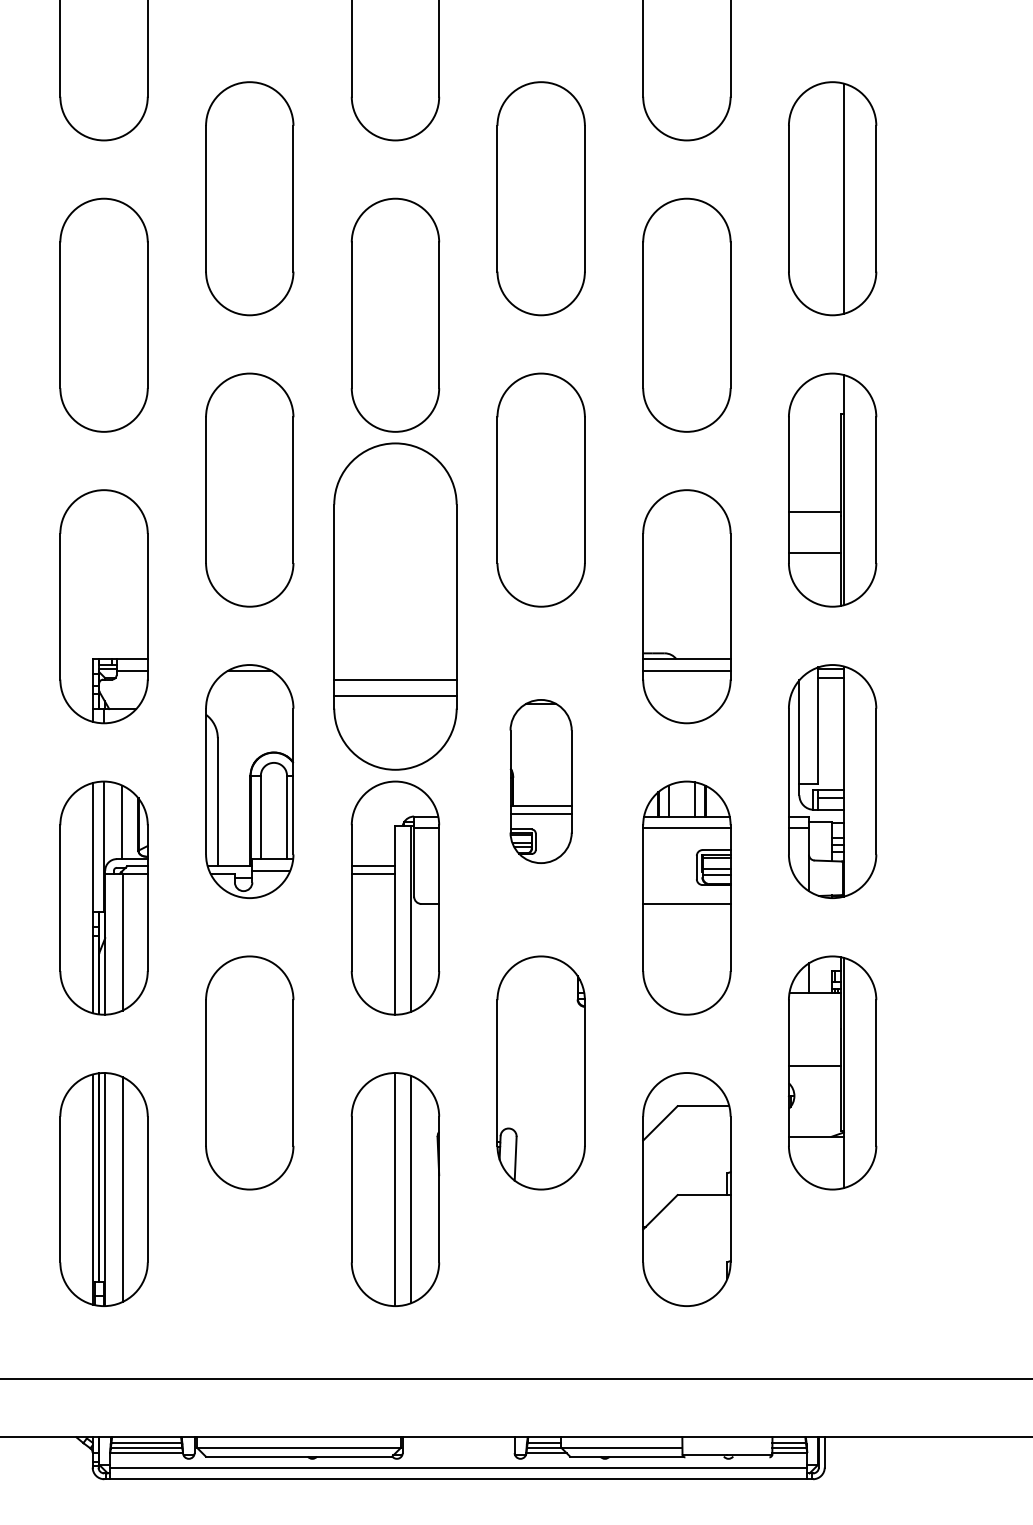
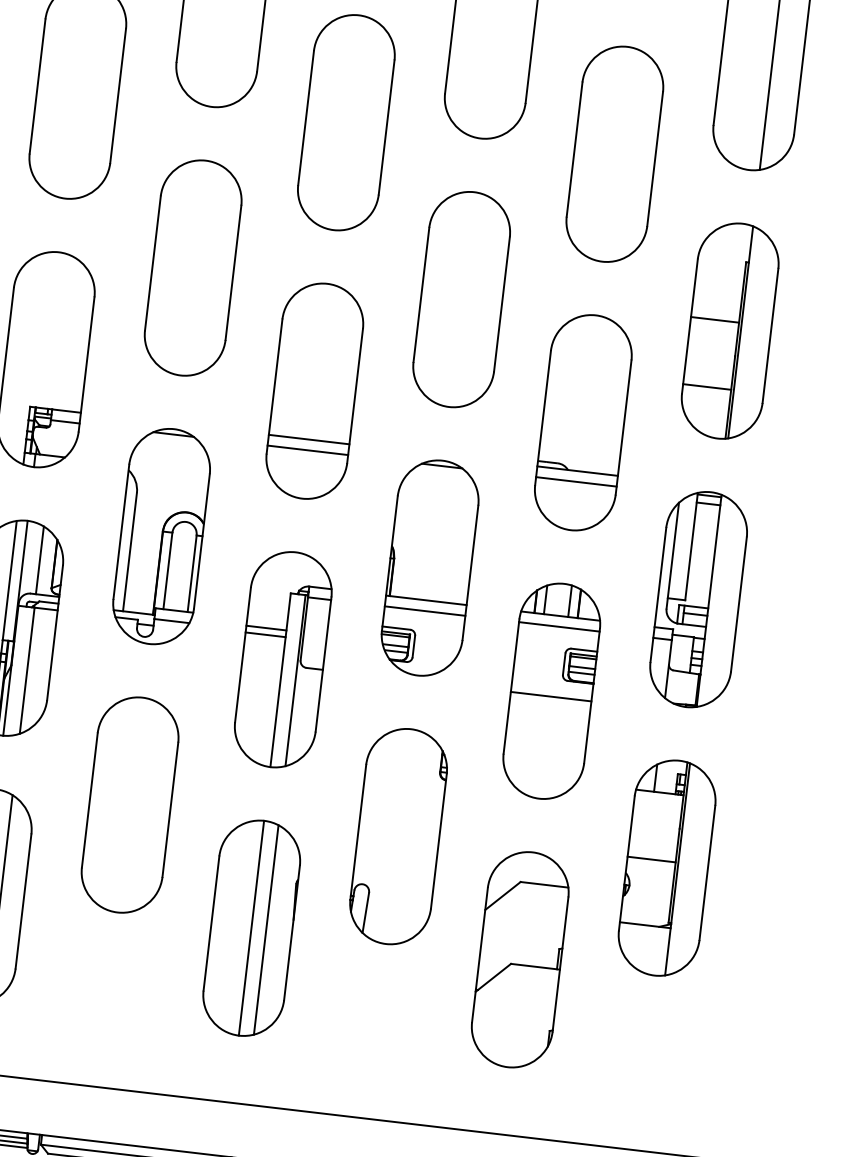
line: (814, 511) -> (714, 319), moved
part: (395, 606) -> (314, 391), size x0.71
part: (540, 781) -> (429, 567), size x1.43

